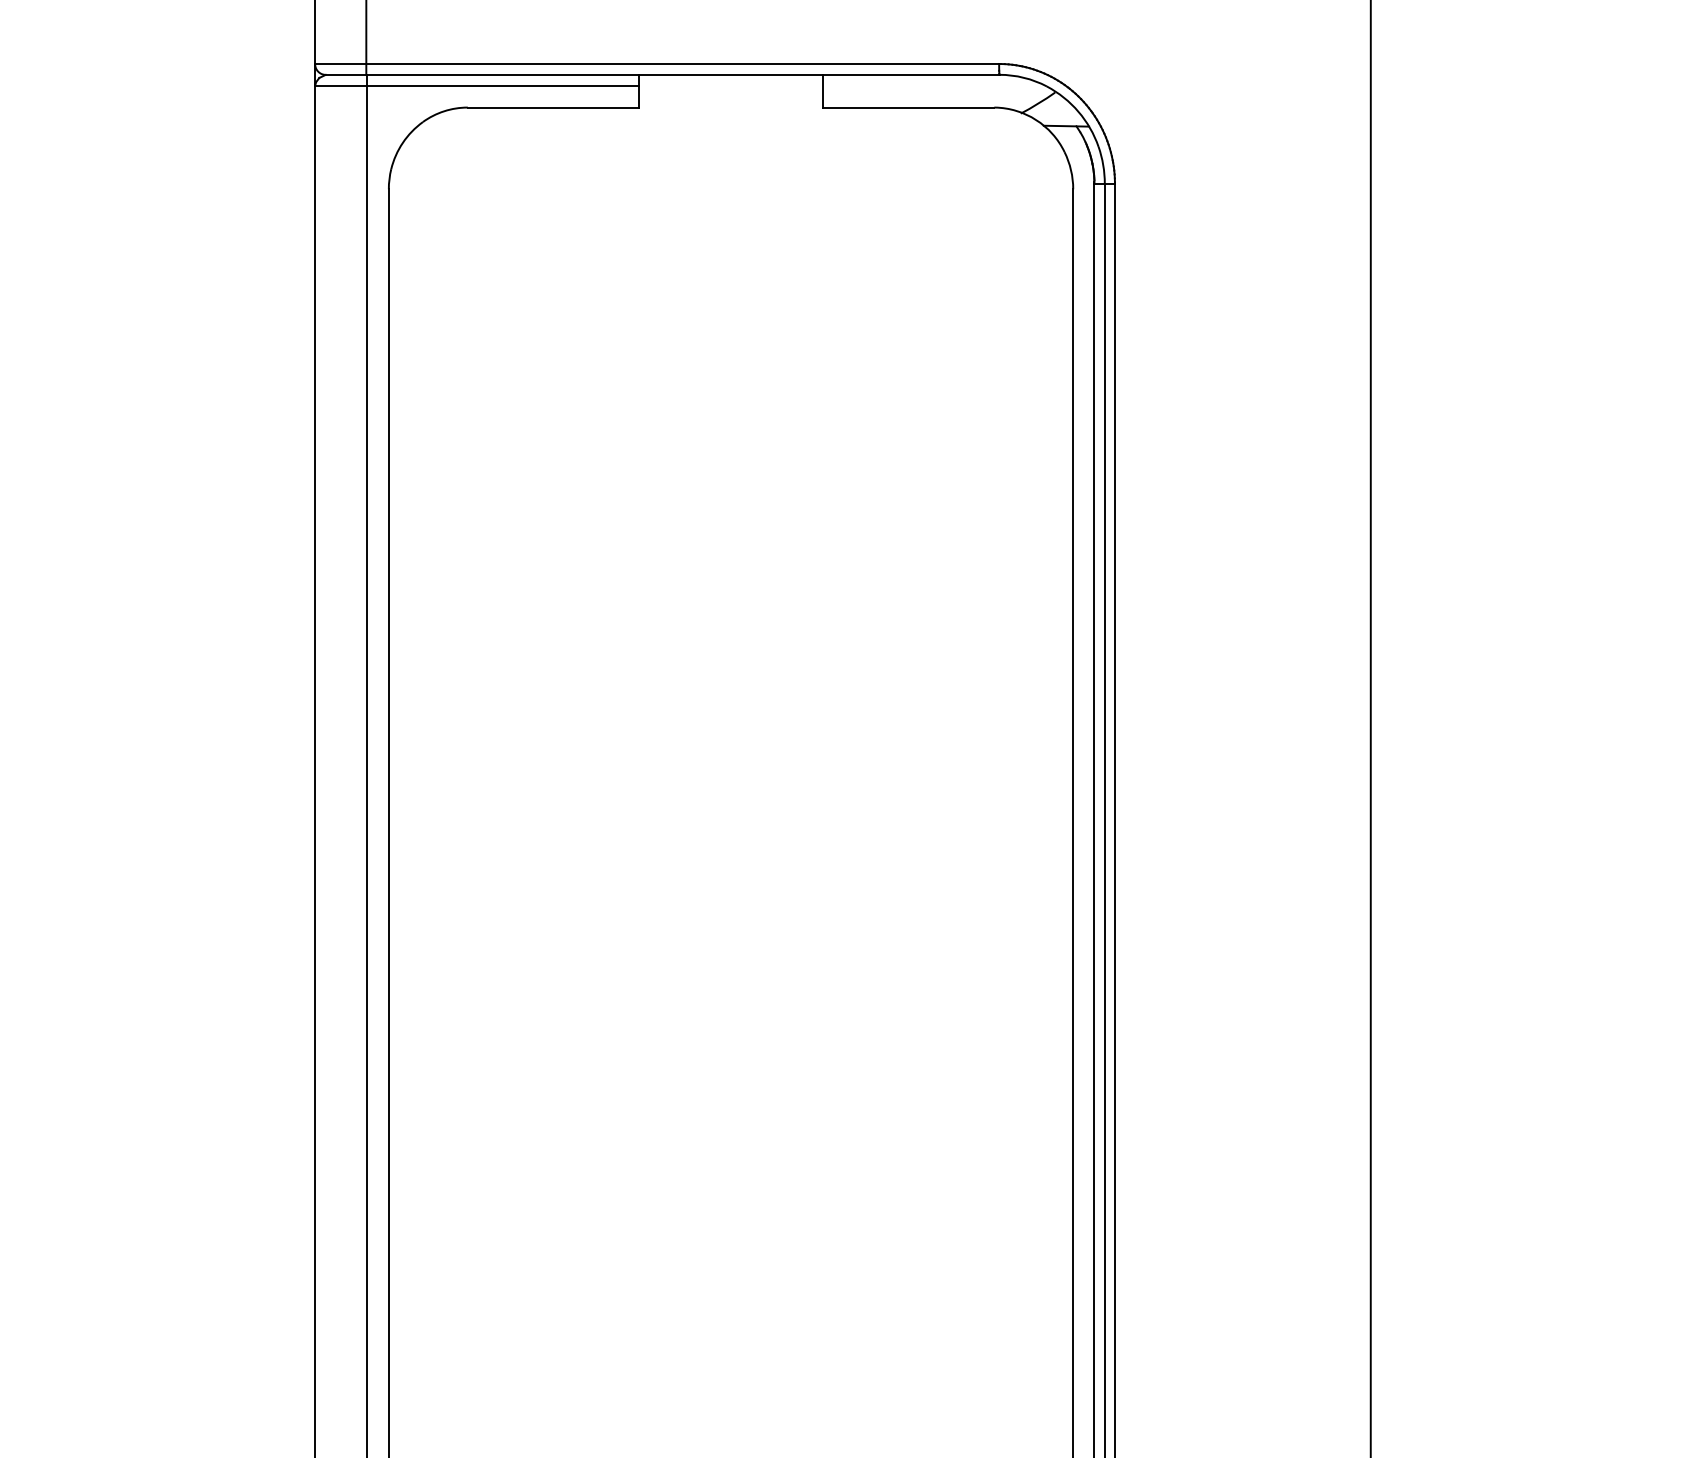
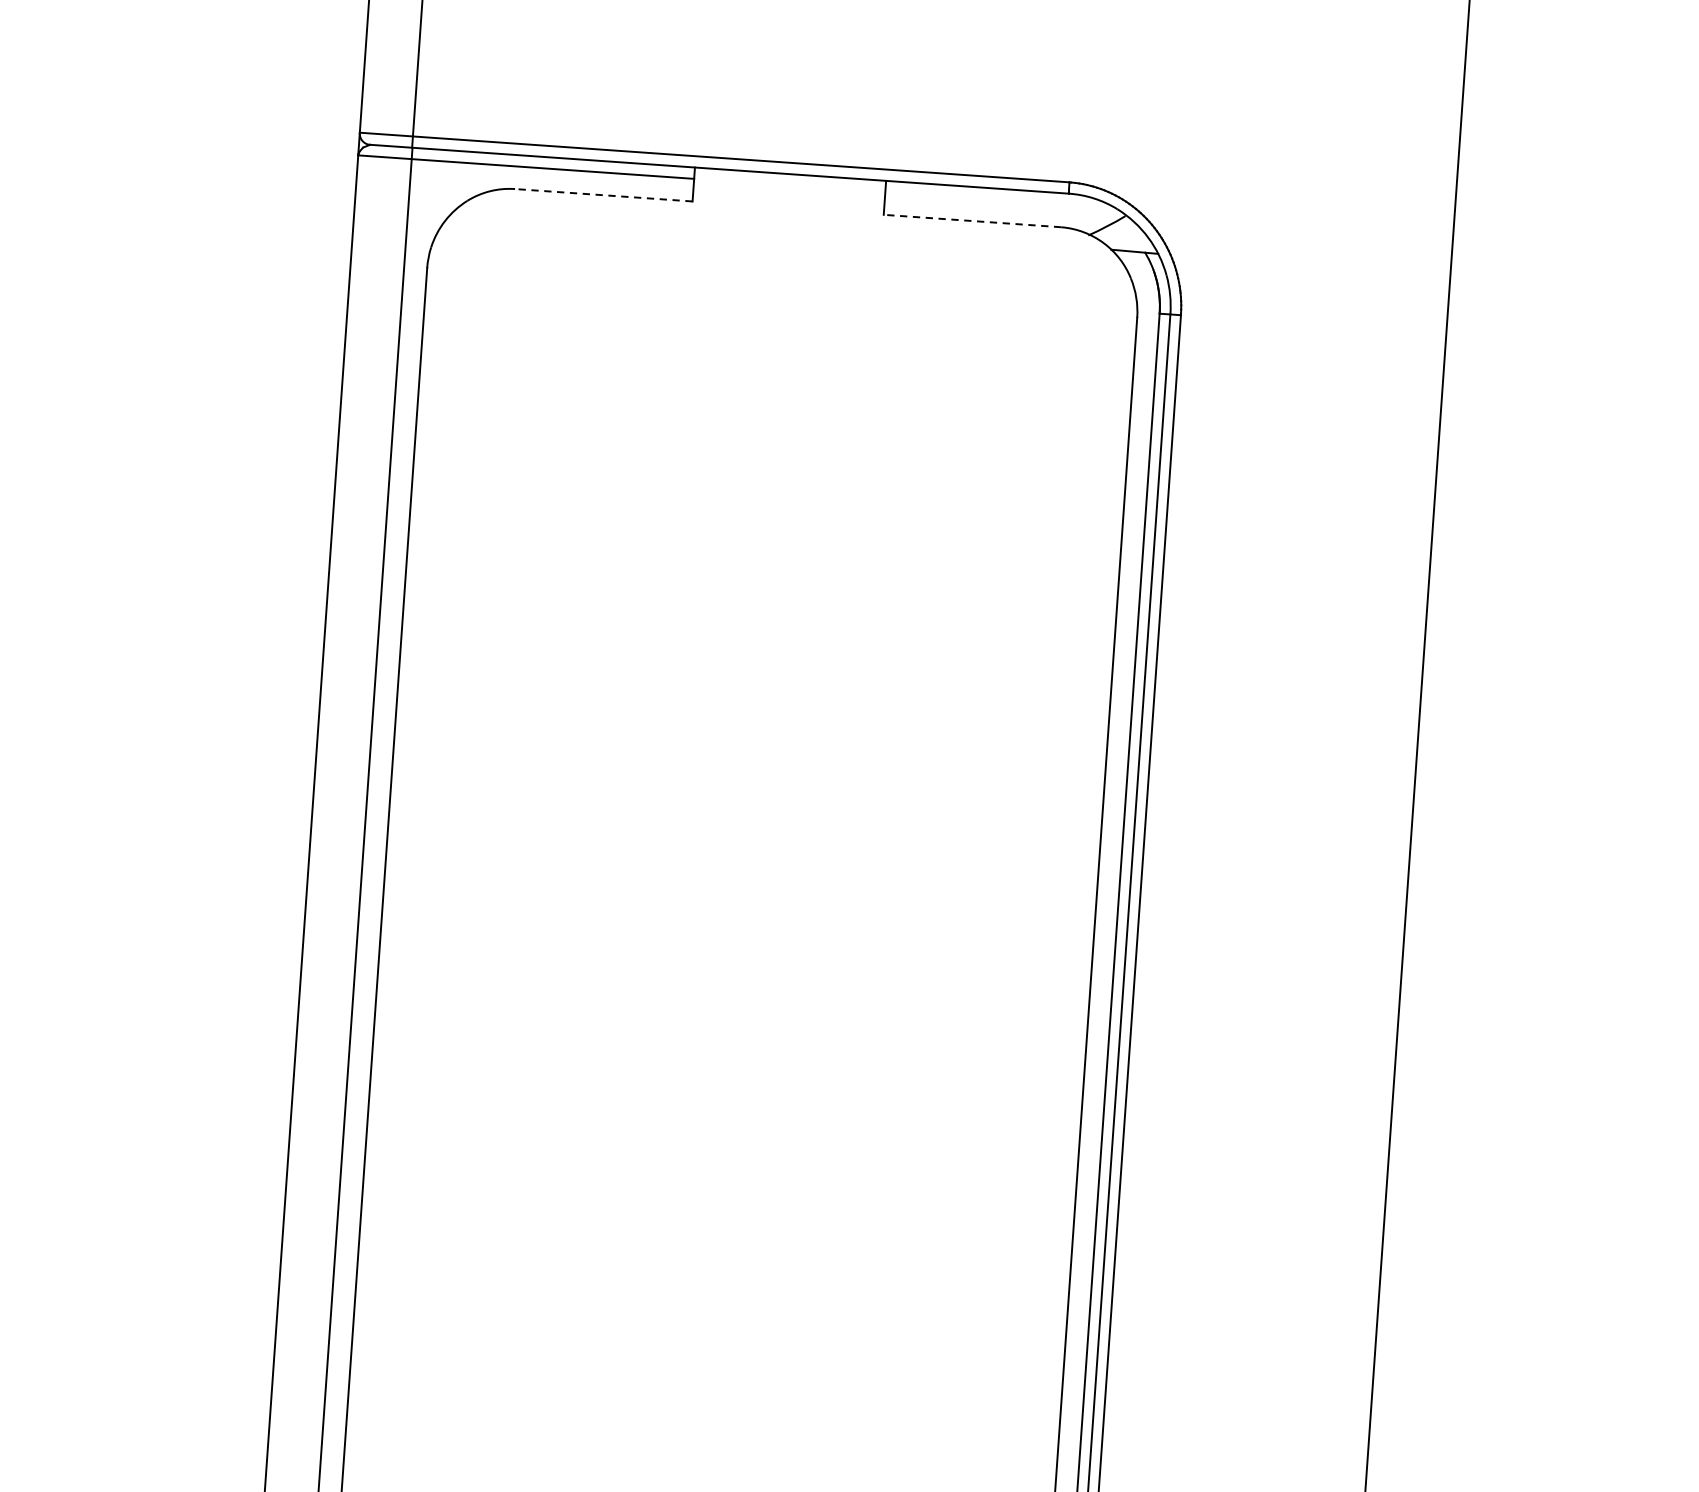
line: (553, 107) -> (603, 195), solid -> dashed
line: (908, 107) -> (972, 220), solid -> dashed

